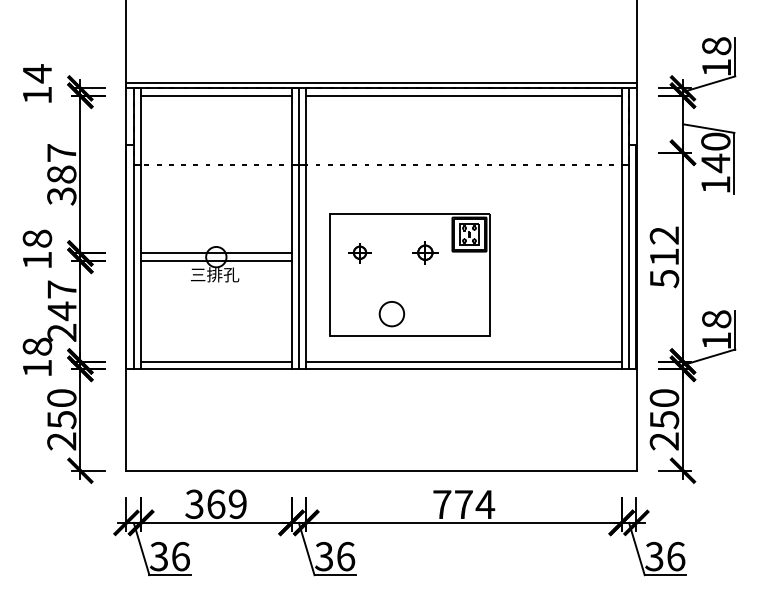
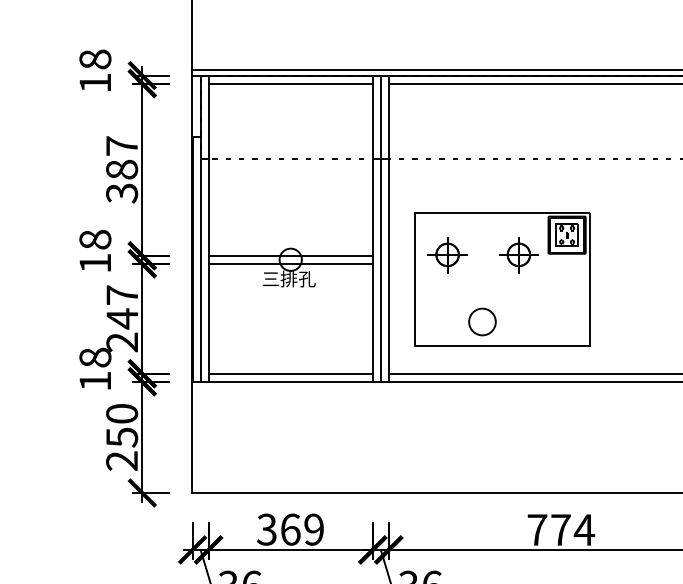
text: (37, 73) -> (95, 59), 14 -> 18
part: (359, 252) -> (447, 254), size x1.67
part: (425, 252) -> (519, 254), size x1.43

